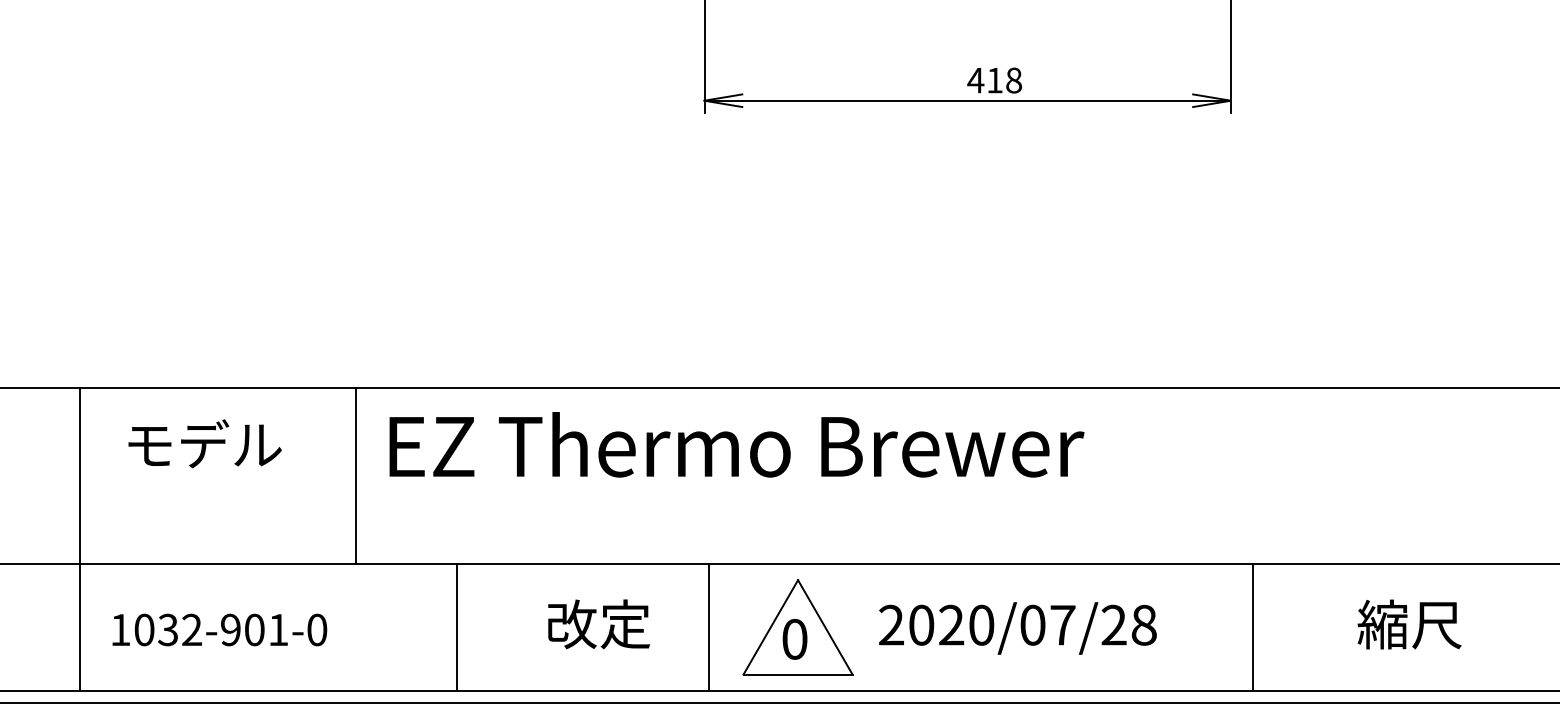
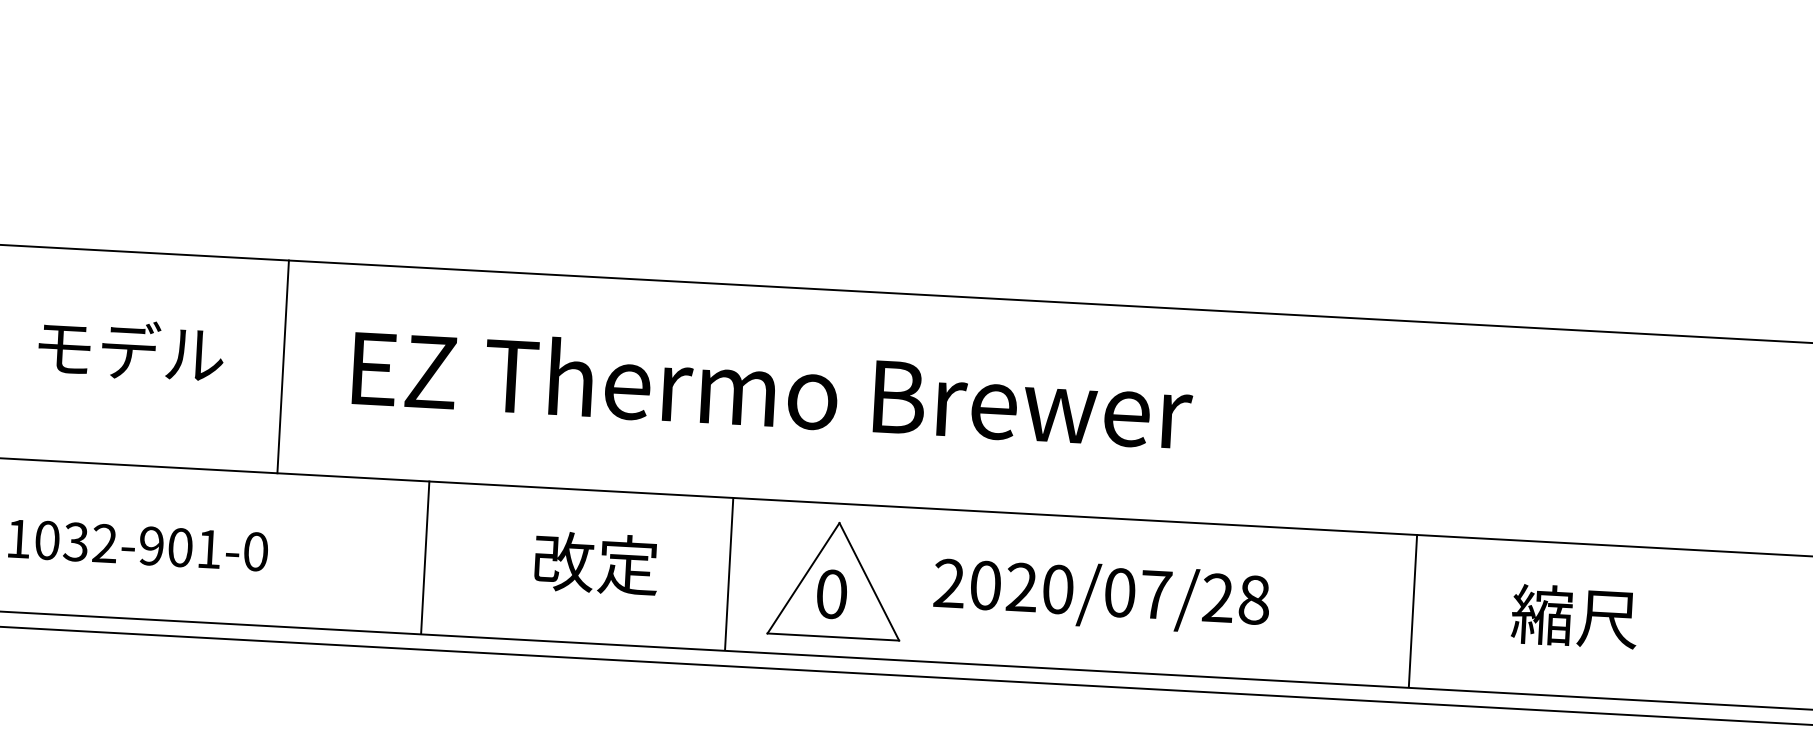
text: (204, 443) -> (130, 349), moved
text: (736, 444) -> (772, 387), moved
line: (356, 475) -> (283, 366), moved
line: (1252, 627) -> (1412, 611), moved

